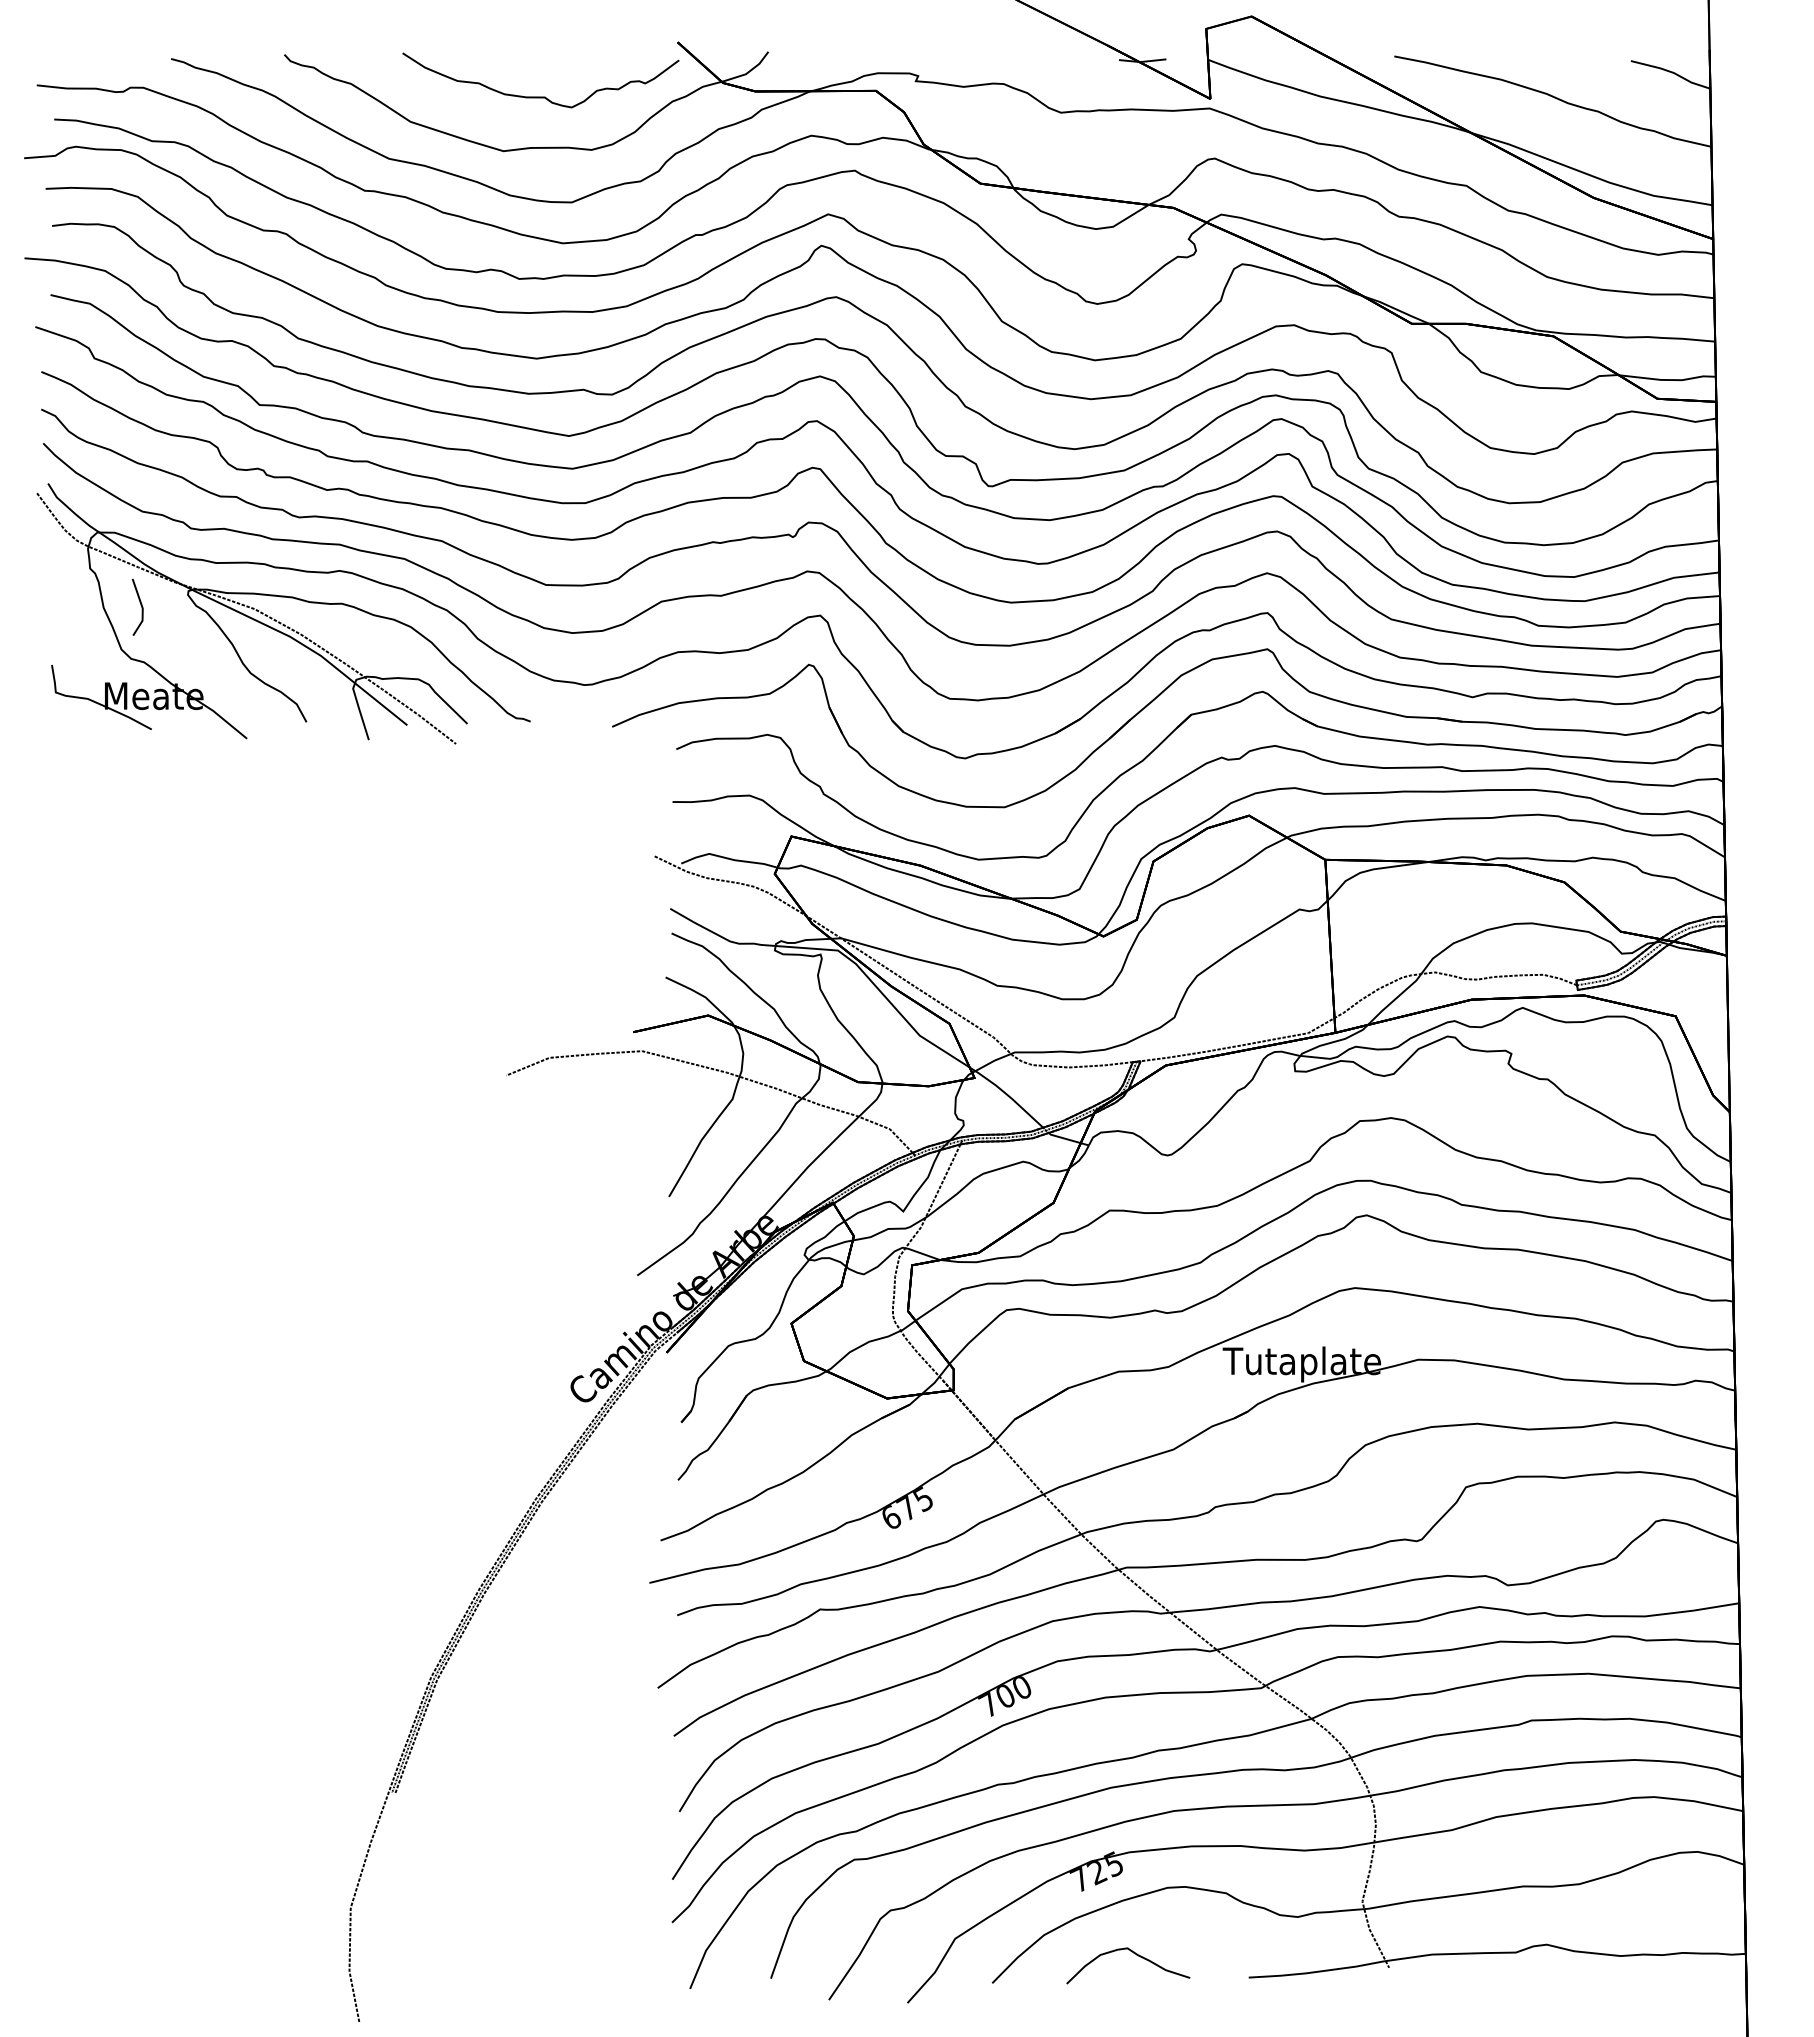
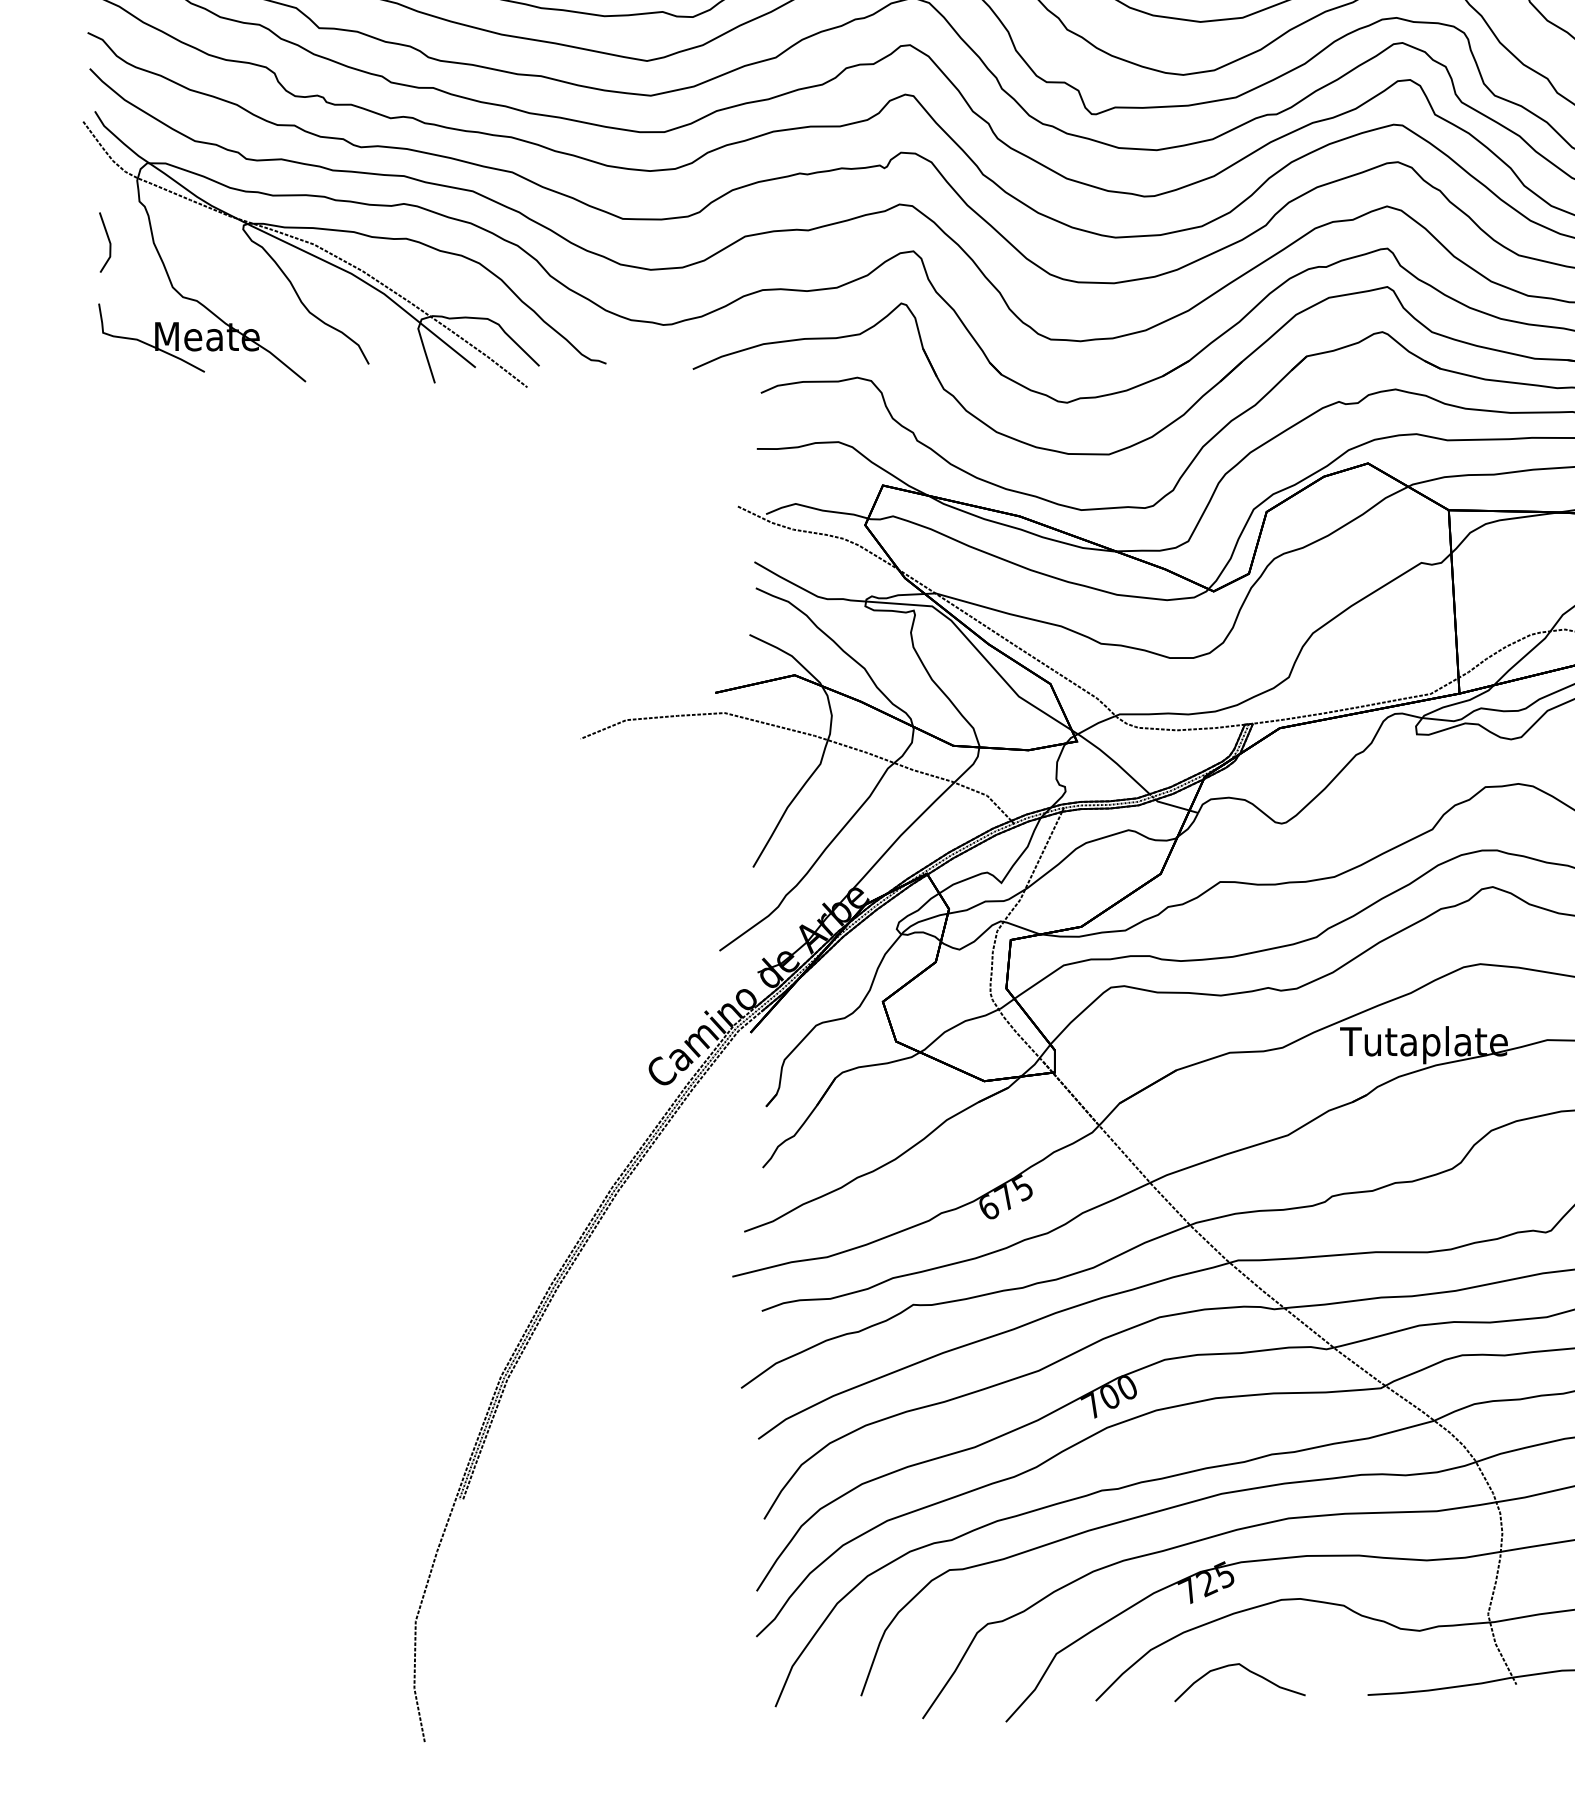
line: (140, 605) -> (108, 240), moved

